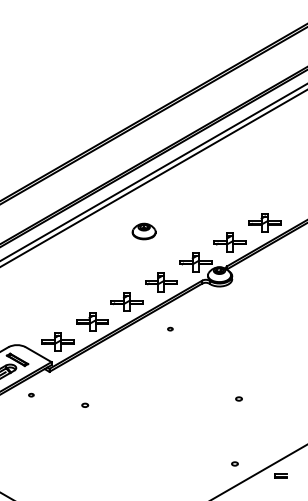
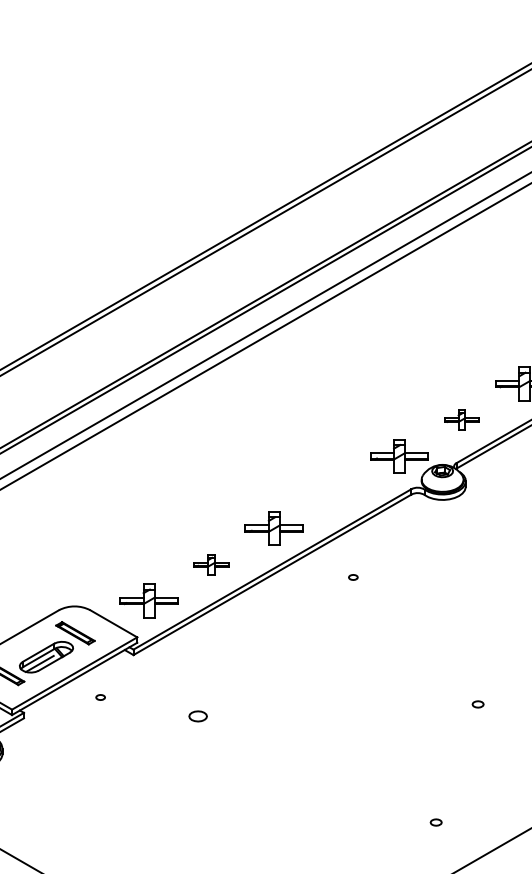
part: (143, 231) -> (304, 399), removed
part: (229, 242) -> (460, 419), size x0.6
part: (161, 282) -> (337, 492), removed
part: (92, 321) -> (211, 563), size x0.6
part: (85, 404) -> (198, 714), size x1.6
part: (234, 463) -> (435, 821), moved

